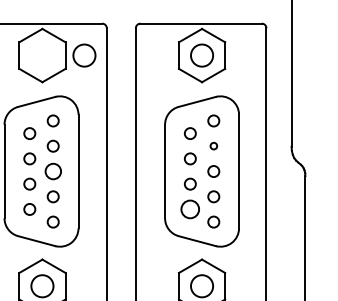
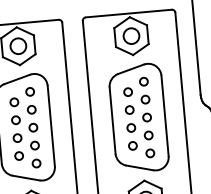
circle: (84, 55) -> (18, 46), moved
circle: (213, 145) -> (145, 99), size x1.67
circle: (52, 171) -> (32, 127), size x0.71
circle: (190, 209) -> (133, 145), size x0.62

